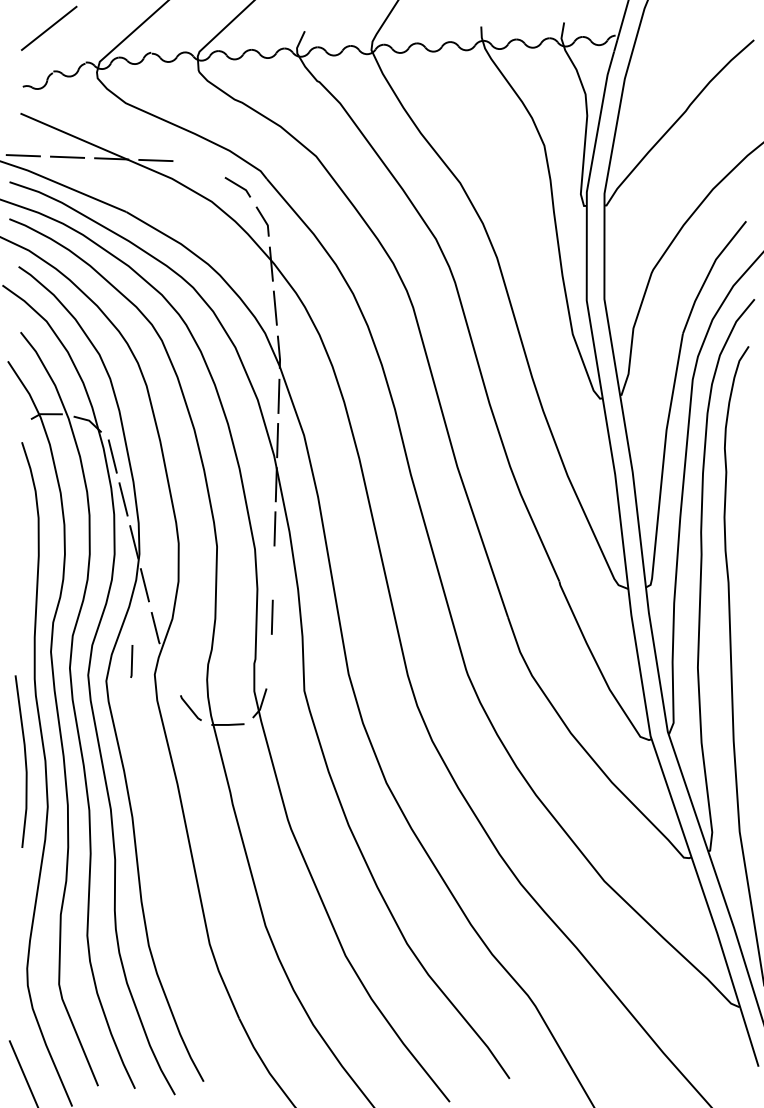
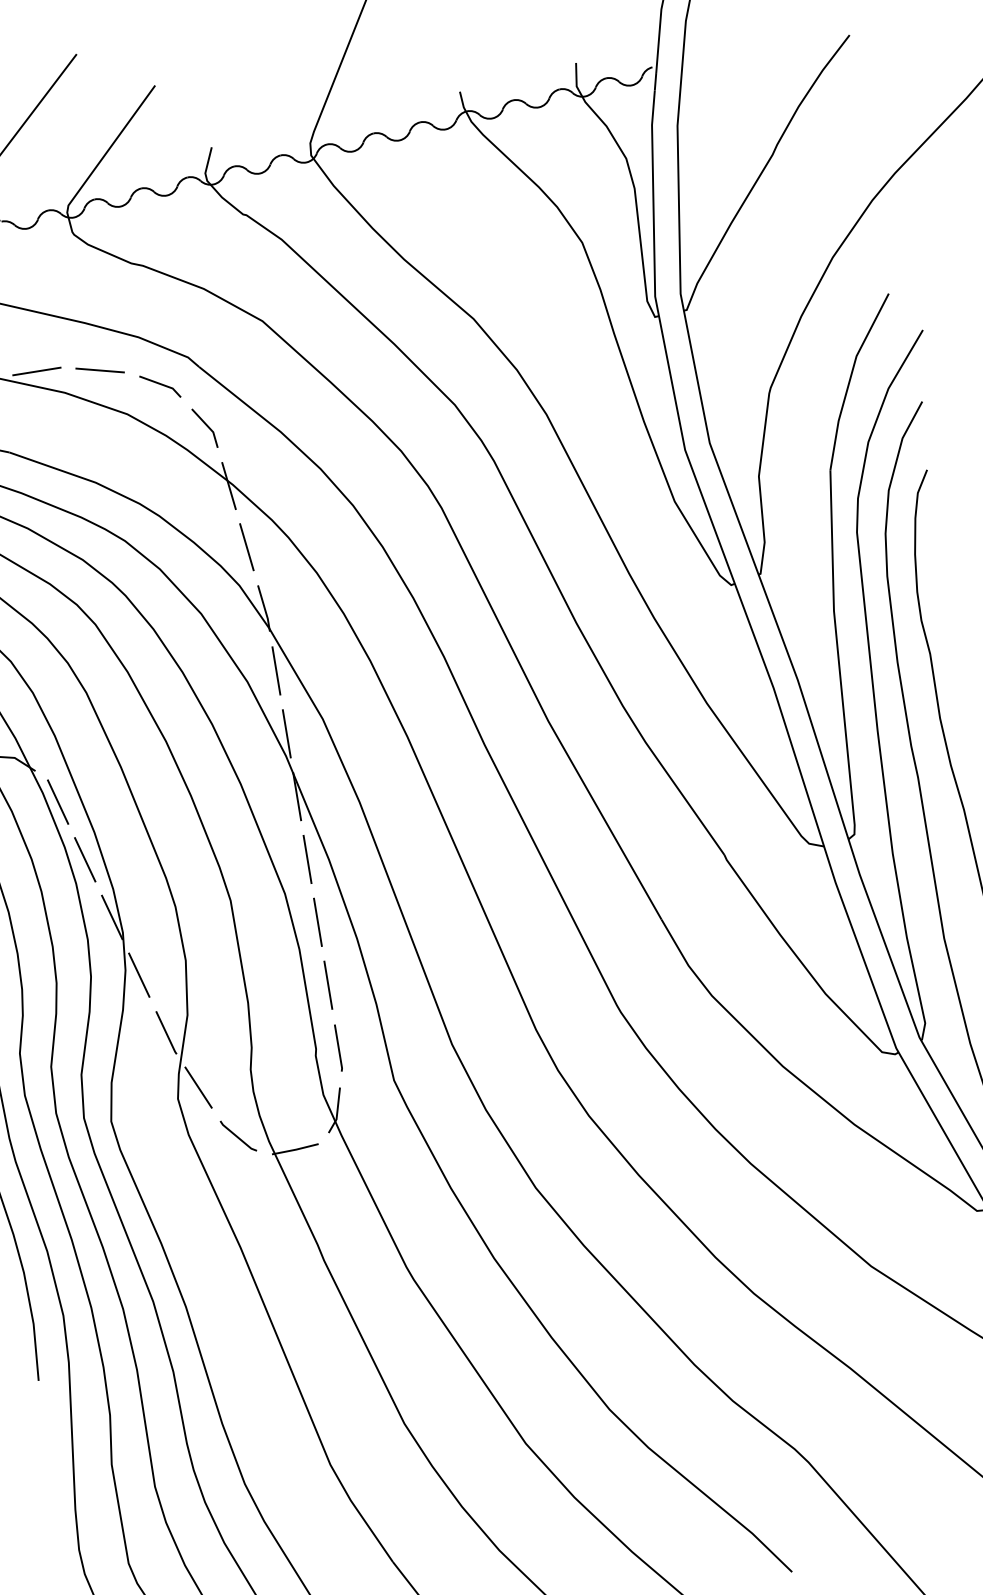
line: (199, 167) -> (100, 369), added
line: (273, 572) -> (317, 921), added
line: (131, 661) -> (338, 1048), moved
line: (170, 669) -> (198, 1087), added

